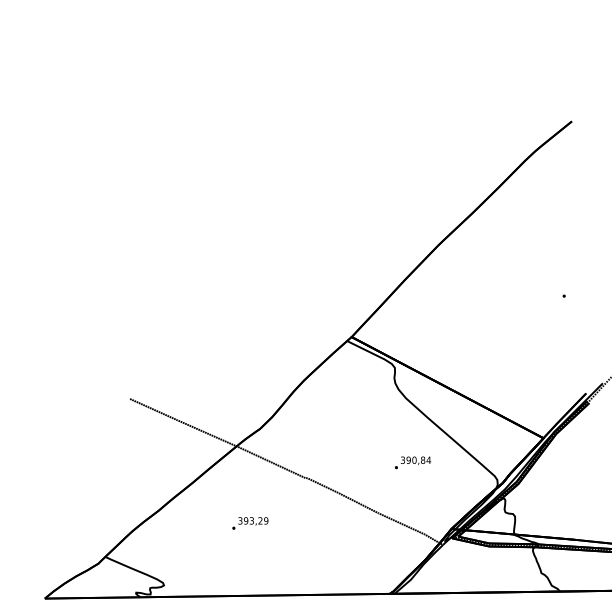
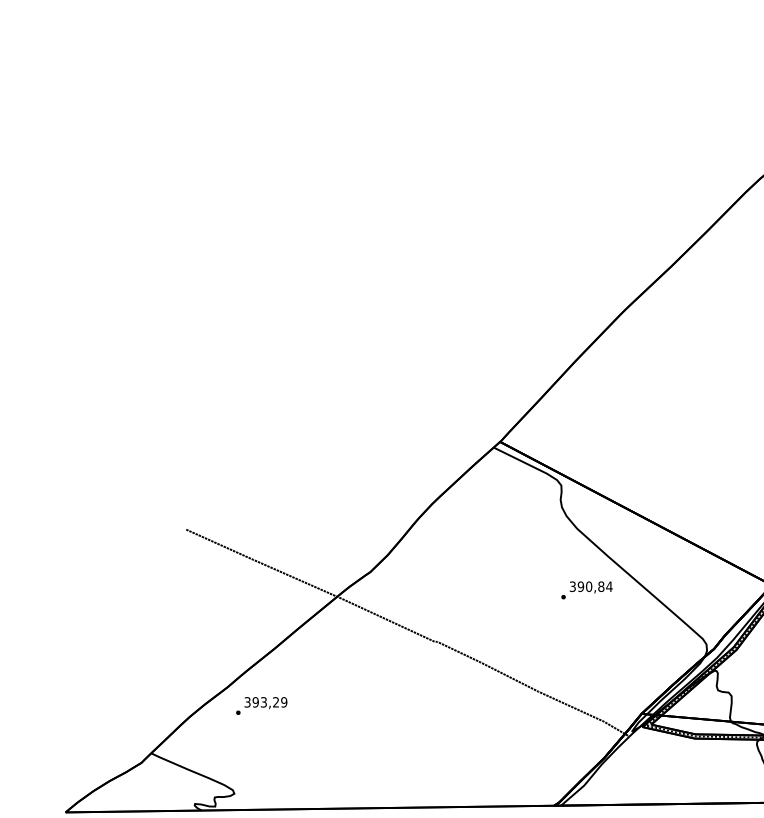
text: (413, 462) -> (587, 589), moved
text: (250, 523) -> (261, 706), moved

